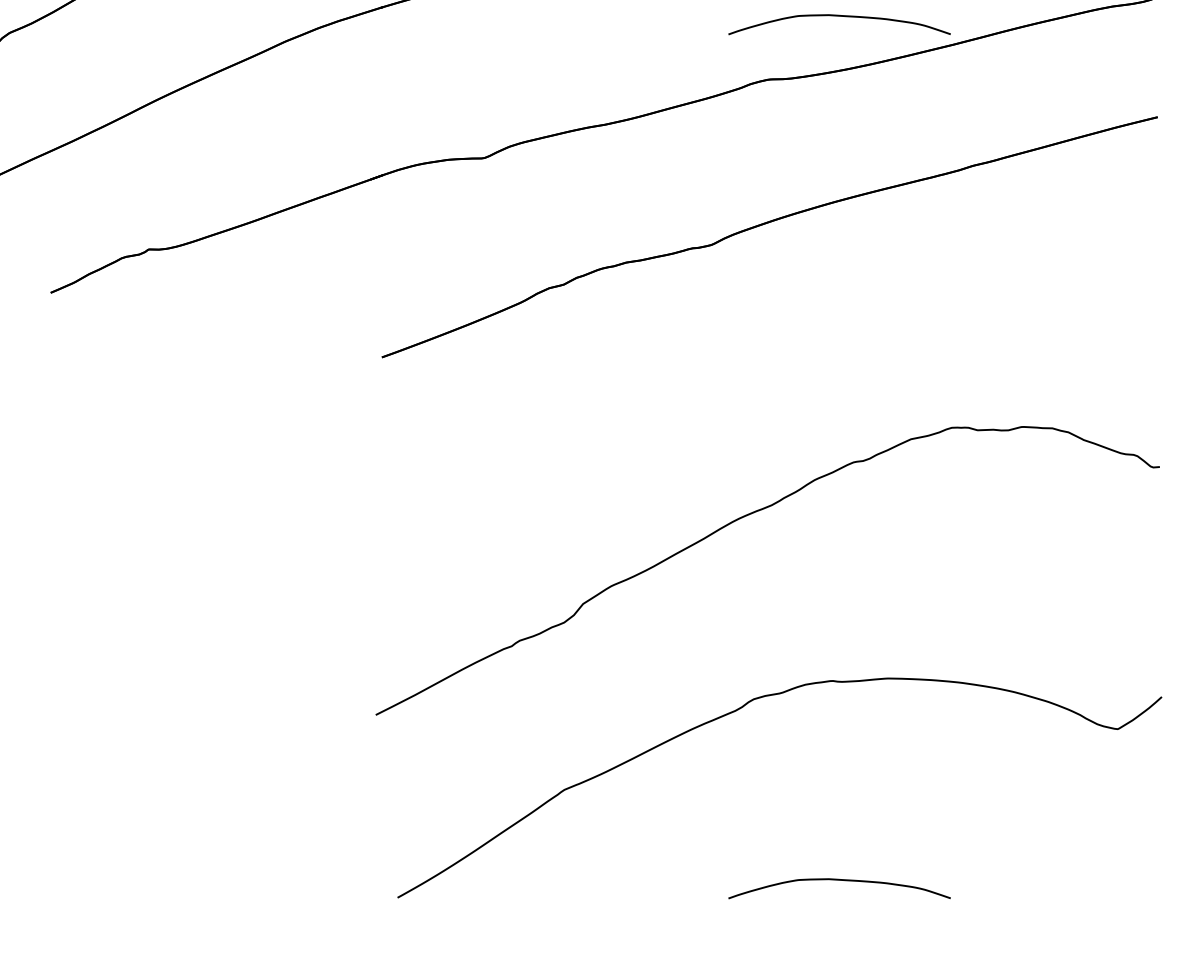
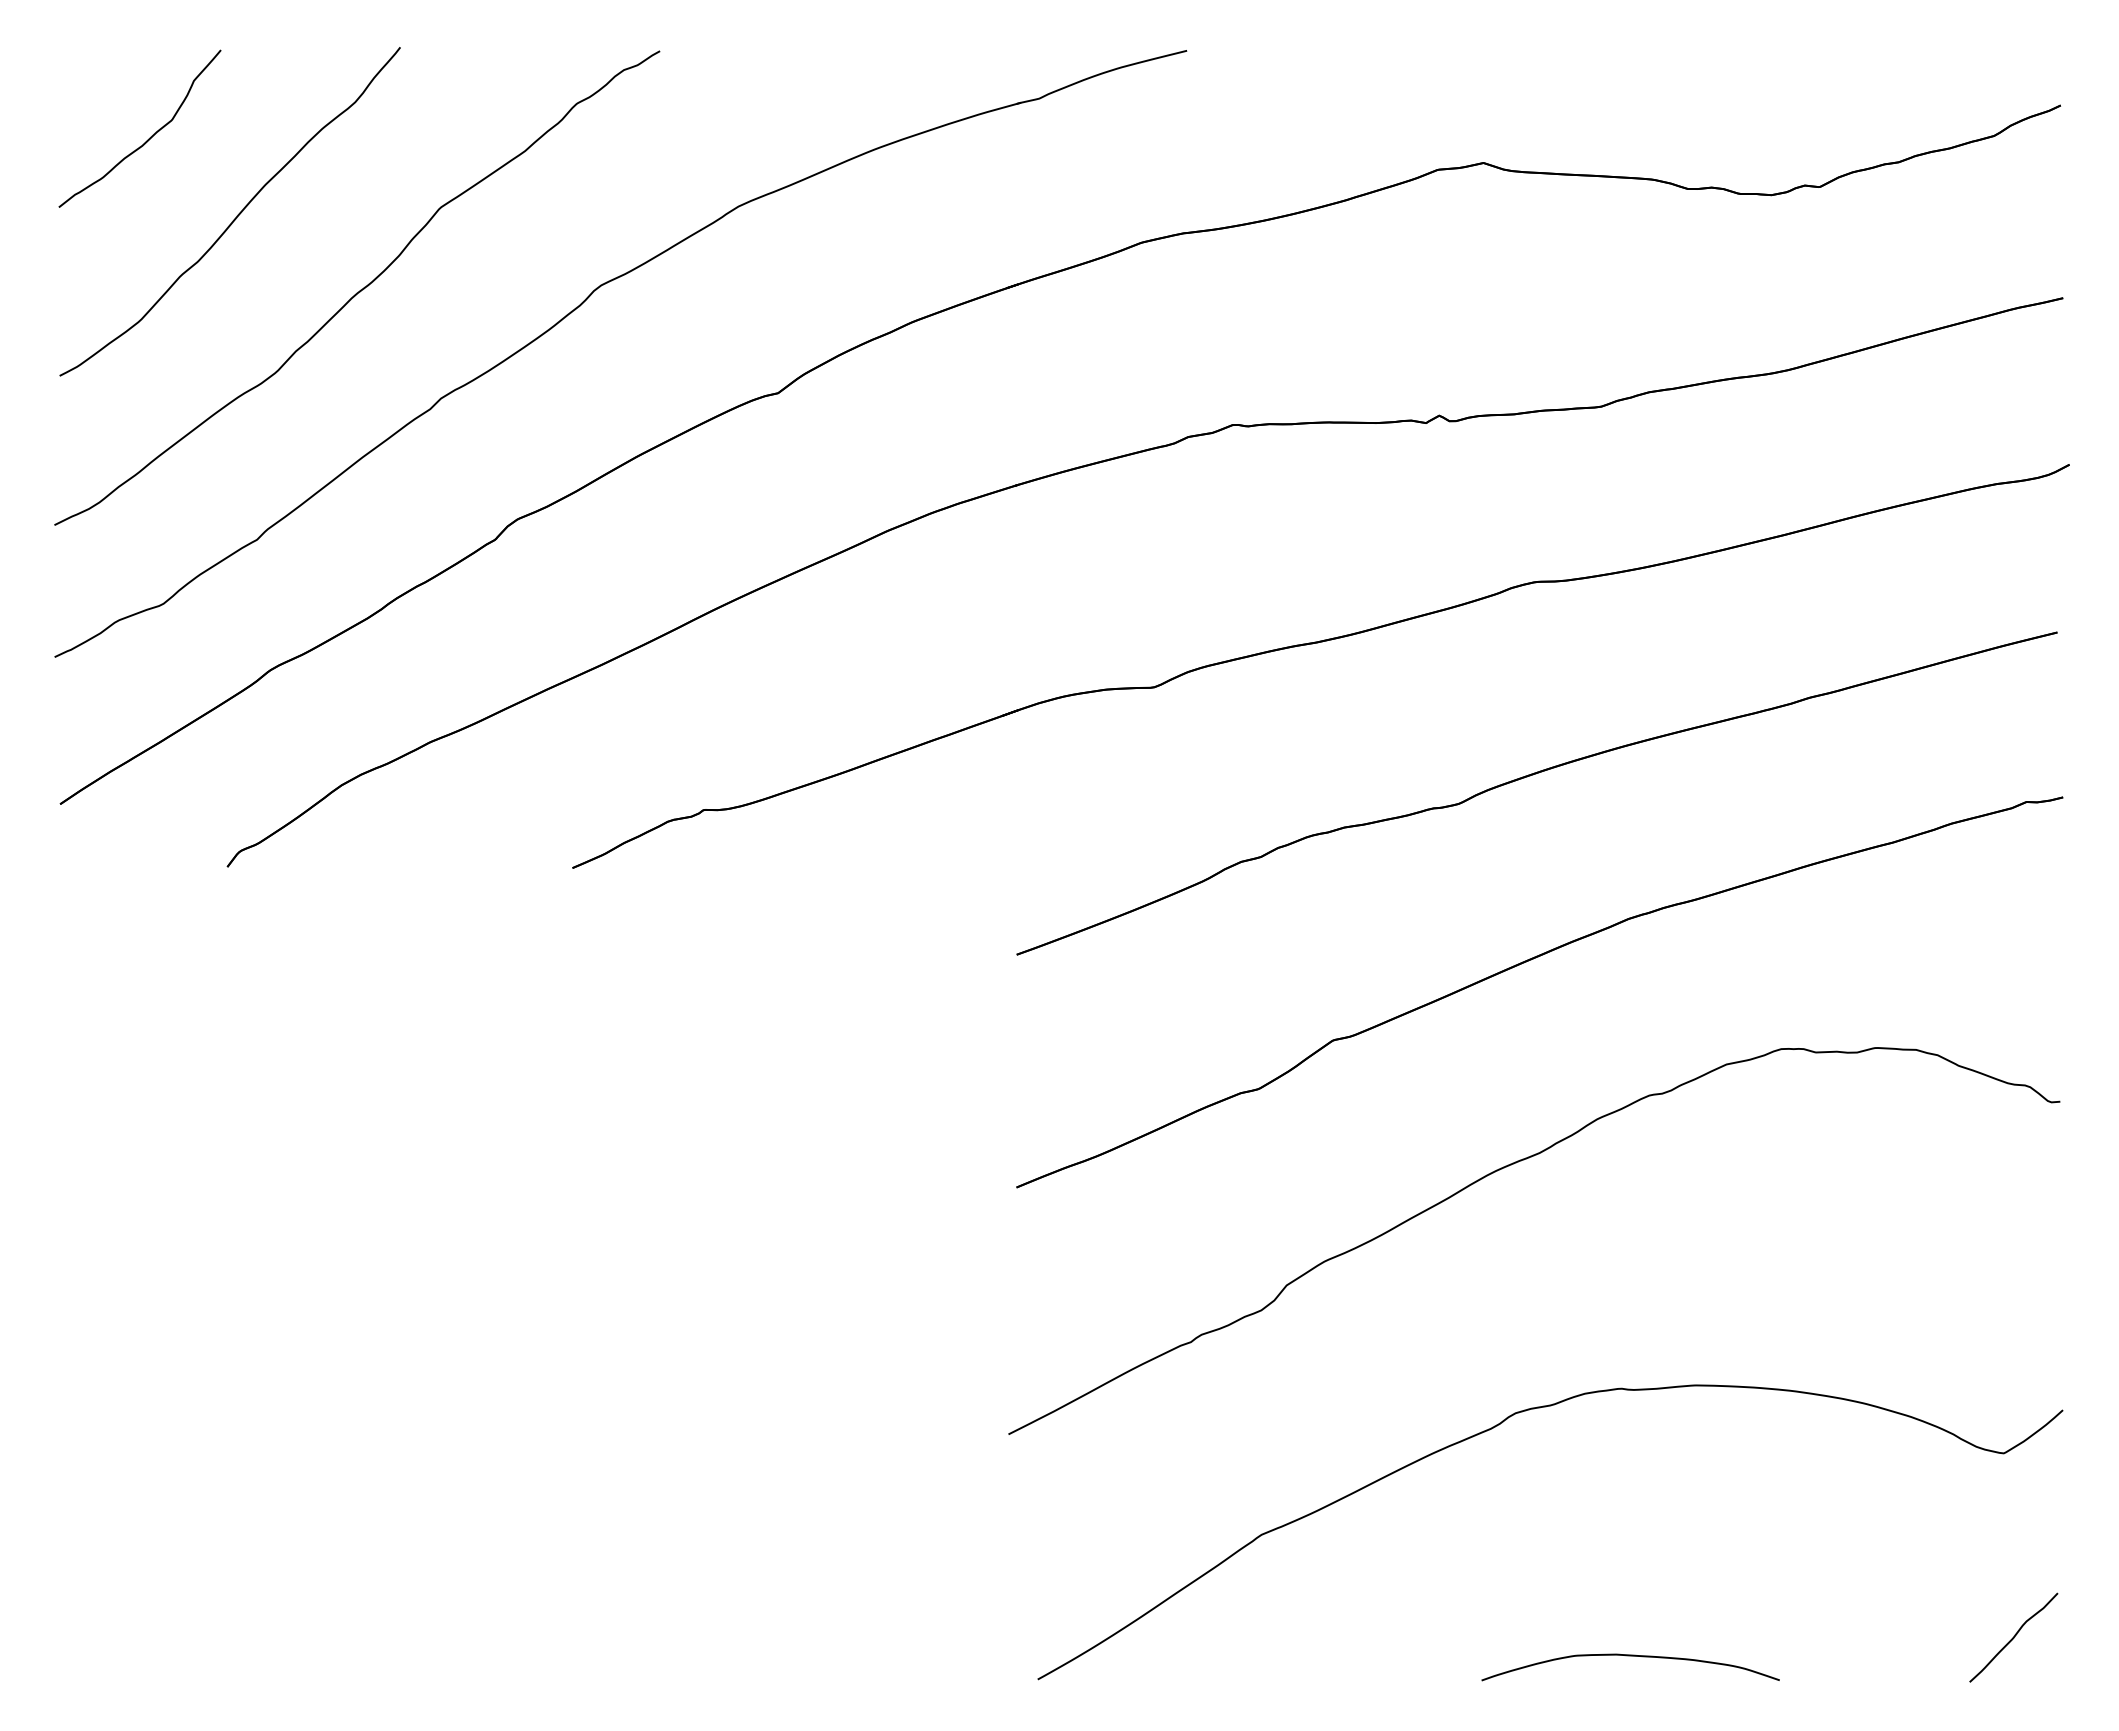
curve: (839, 16) -> (1630, 497), removed
part: (760, 363) -> (1524, 963), added
curve: (1124, 866) -> (2013, 1637), added

